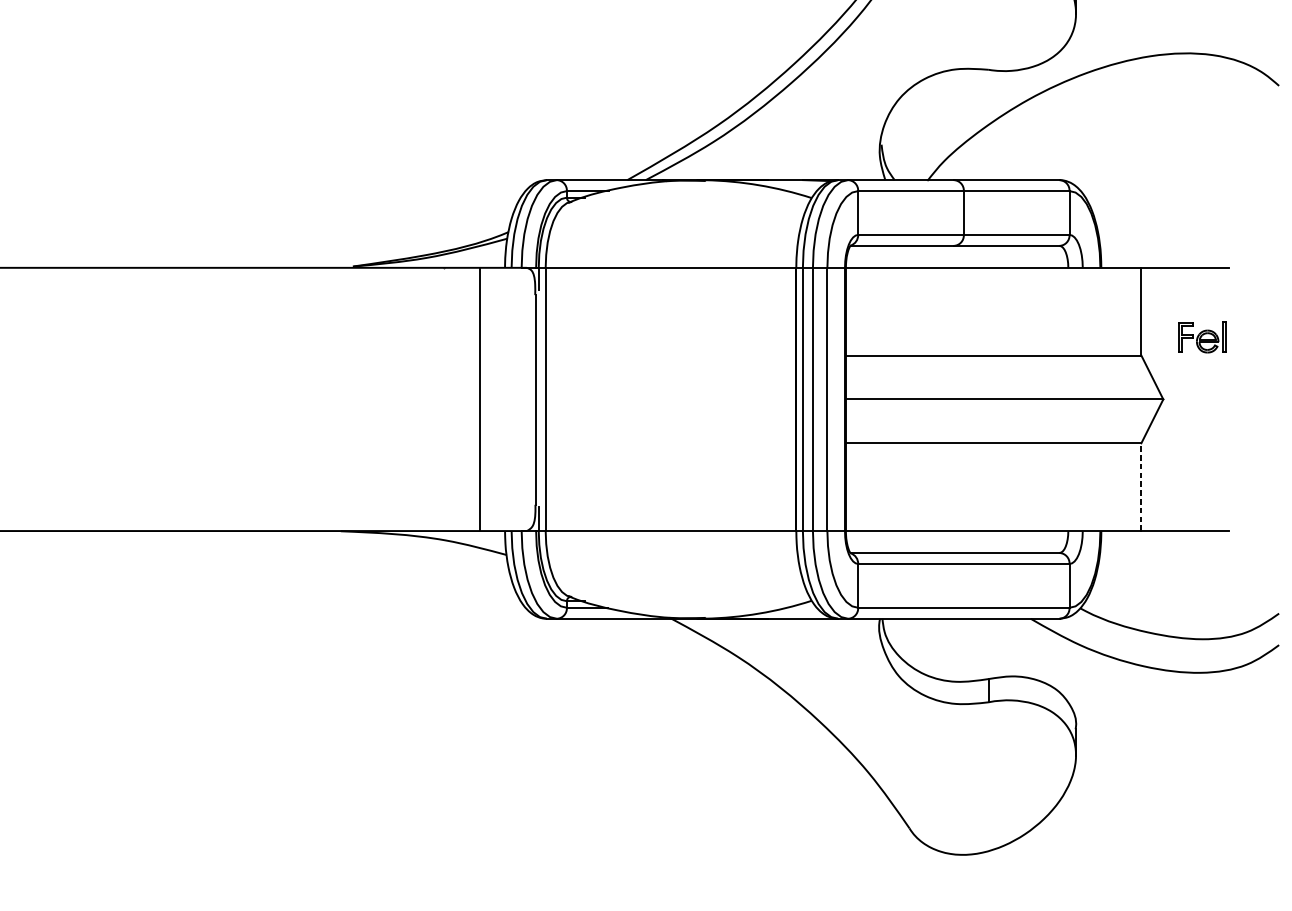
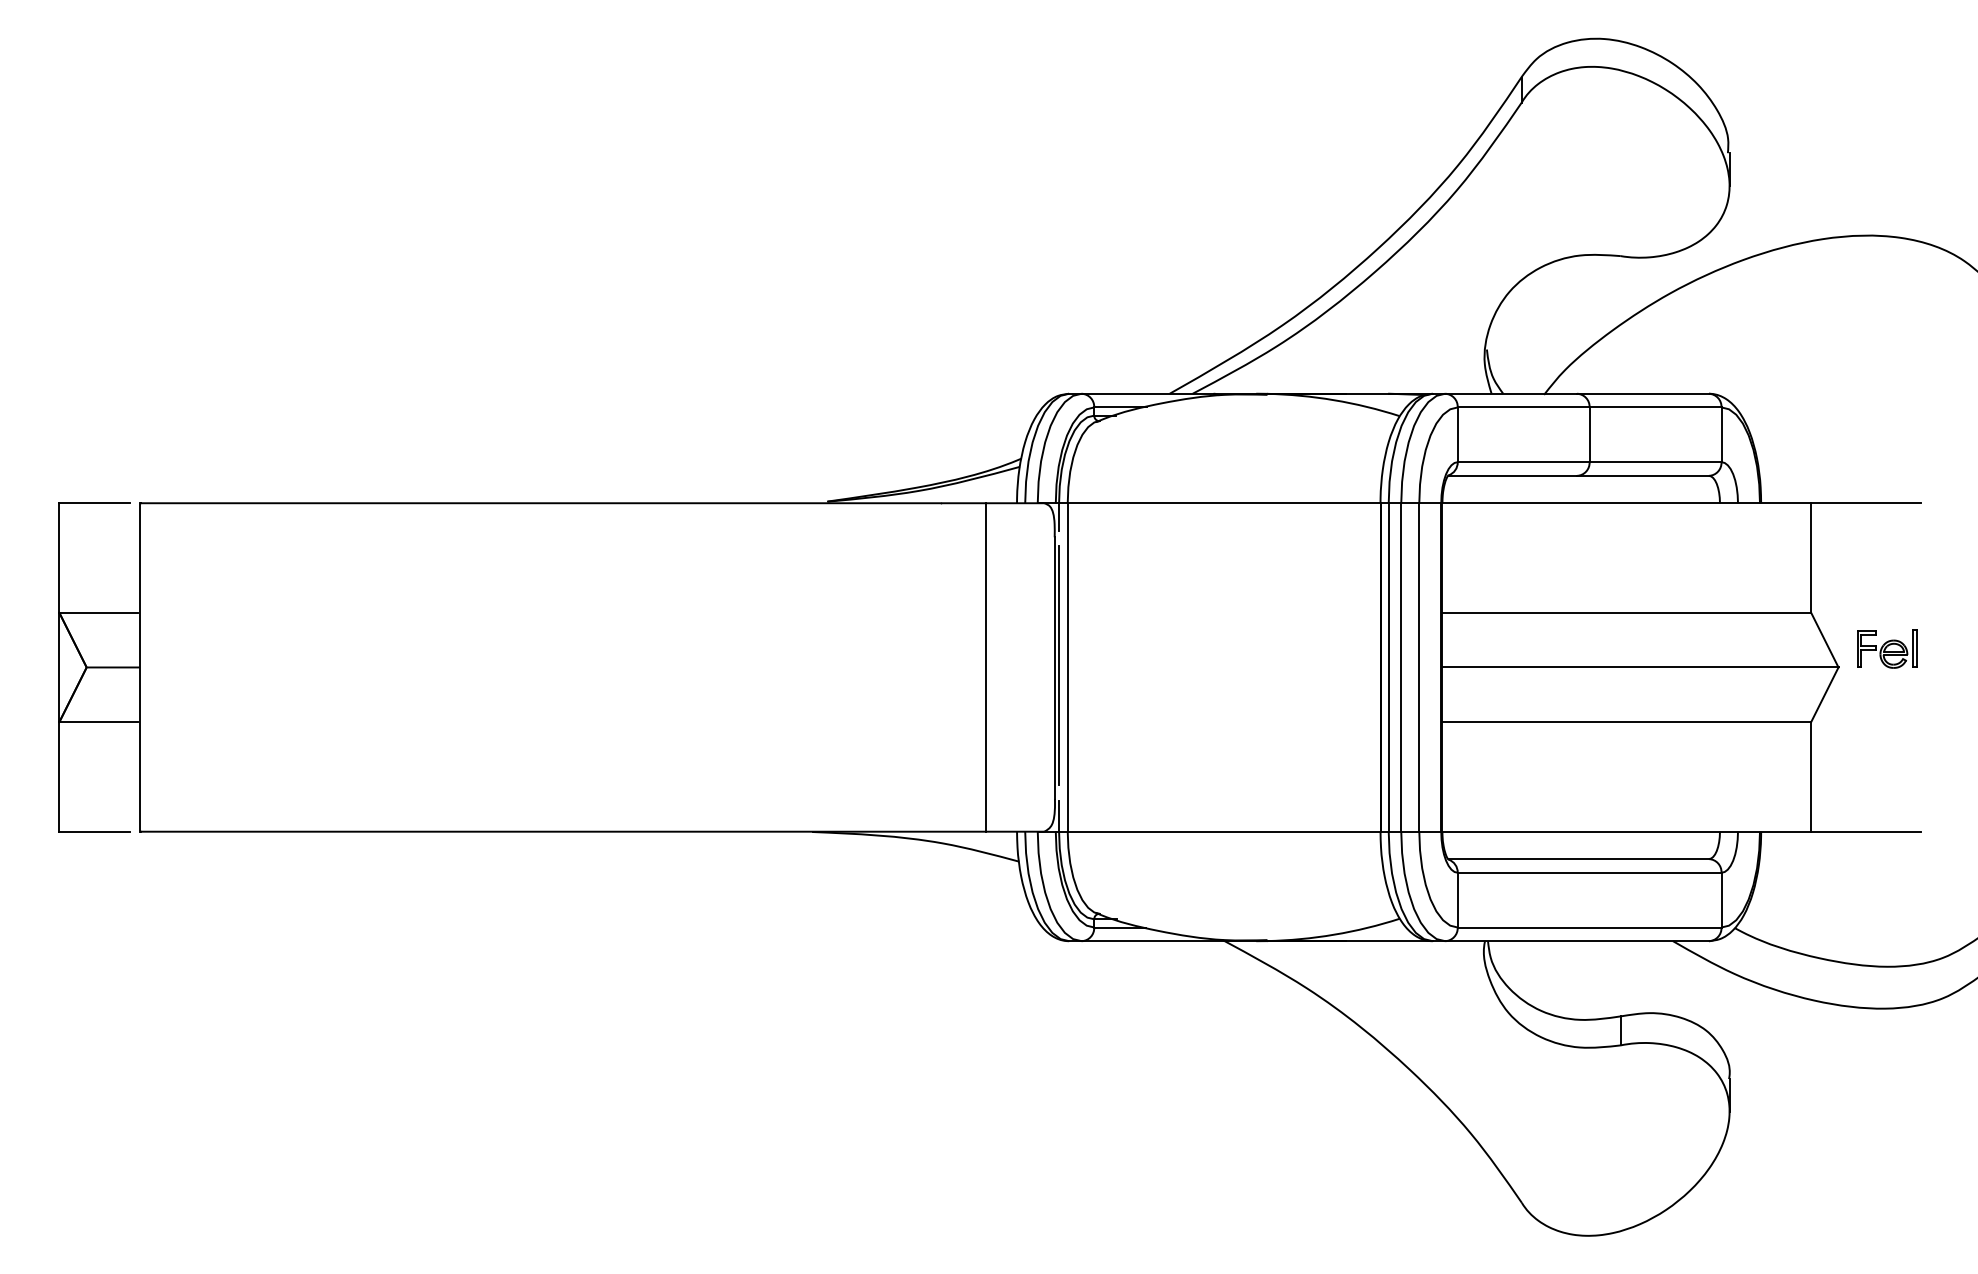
part: (1202, 336) -> (1887, 648), moved
line: (539, 397) -> (1059, 665), added
line: (1141, 486) -> (1811, 776), dashed -> solid

